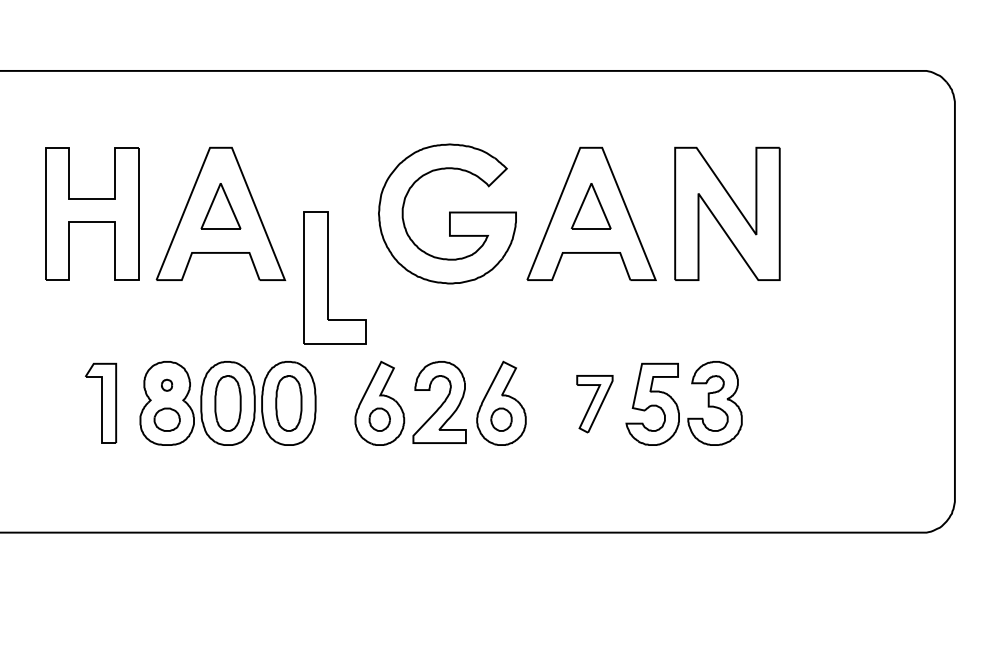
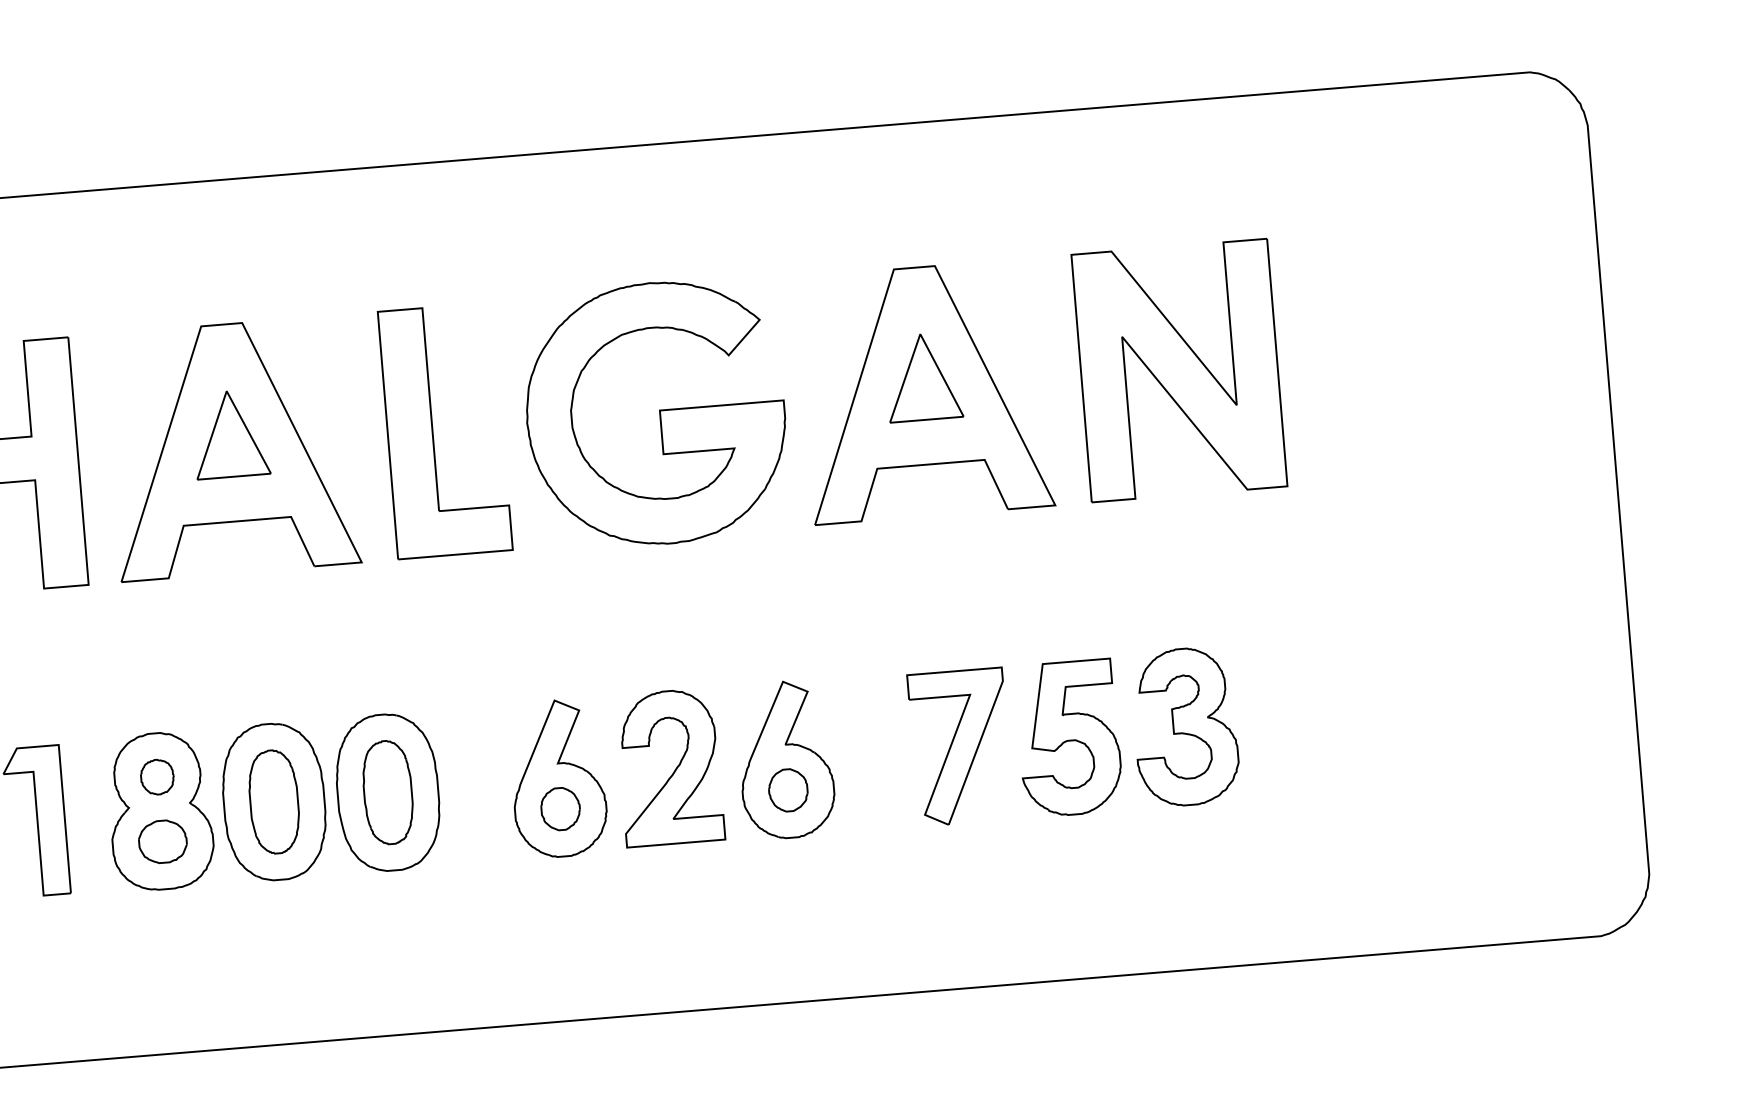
part: (334, 277) -> (444, 430), moved
part: (166, 385) -> (156, 777), size x1.67
part: (594, 403) -> (959, 745), size x1.43

